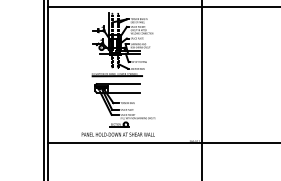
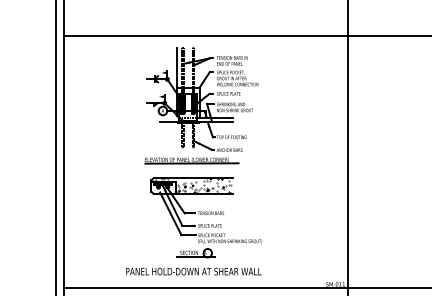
hatch: (117, 88) -> (192, 186), added

